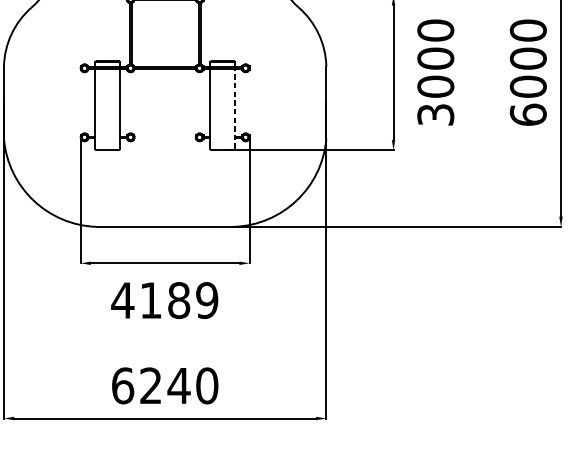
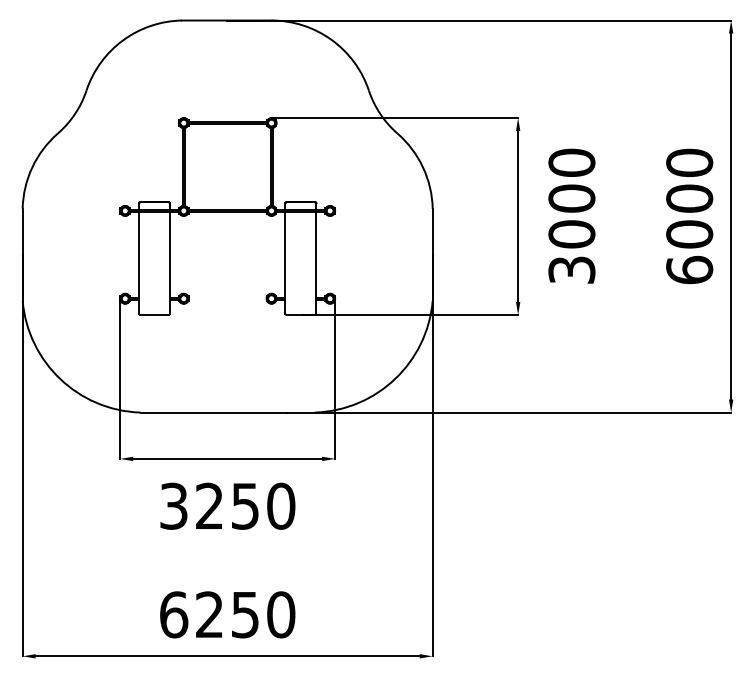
line: (234, 108) -> (316, 262), dashed -> solid
text: (165, 299) -> (227, 505), 4189 -> 3250
text: (179, 386) -> (245, 615), 6240 -> 6250

